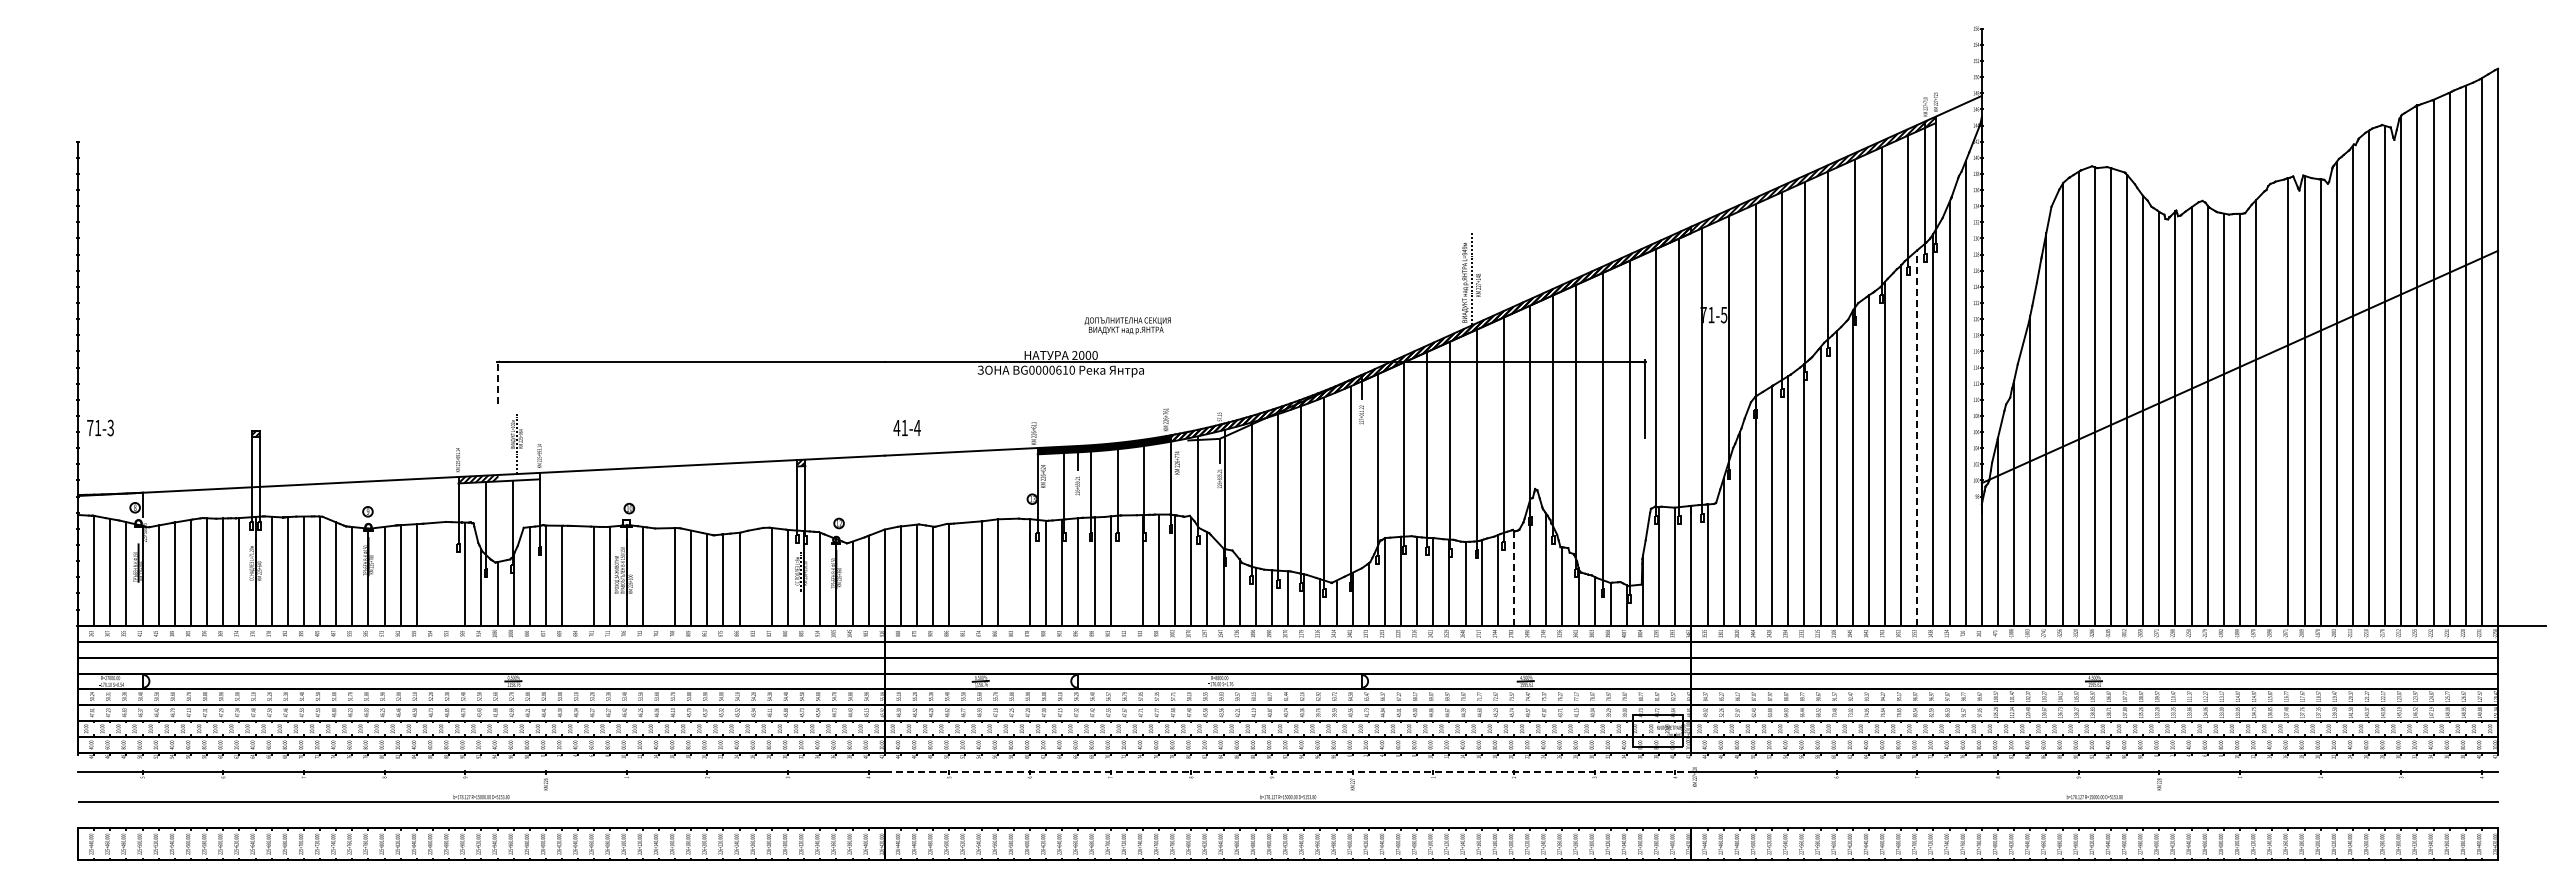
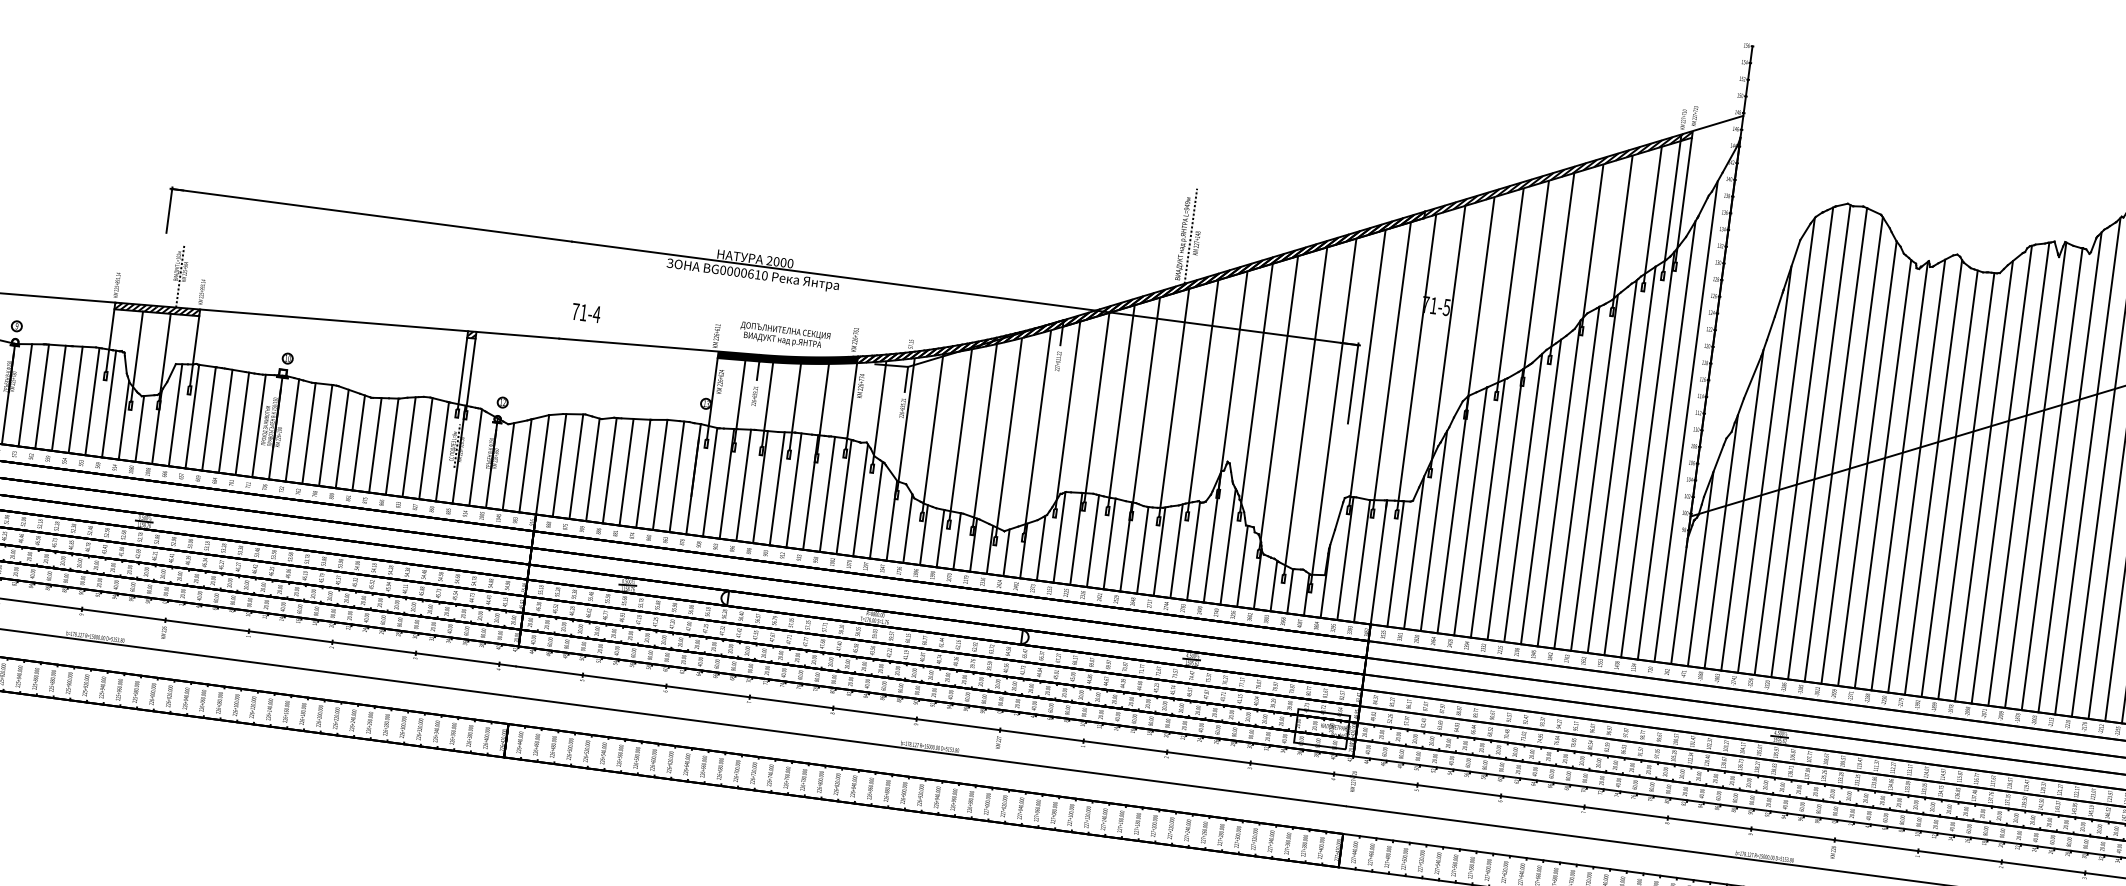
text: (1127, 325) -> (784, 335), moved
line: (498, 382) -> (169, 210), dashed -> solid
line: (2272, 404) -> (2002, 474), added
text: (896, 428) -> (575, 312), 41-4 -> 71-4
line: (1917, 437) -> (1630, 460), dashed -> solid
hatch: (518, 476) -> (177, 310), added
line: (1126, 570) -> (793, 490), added
line: (1013, 571) -> (676, 476), added
line: (433, 573) -> (76, 399), added
line: (449, 573) -> (92, 401), added
line: (965, 573) -> (626, 471), added
line: (578, 575) -> (226, 420), added
line: (658, 576) -> (308, 432), added
line: (755, 577) -> (408, 447), added
line: (1513, 577) -> (1193, 550), dashed -> solid
line: (1288, 772) -> (933, 721), dashed -> solid

